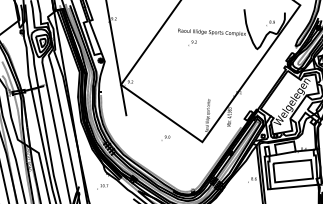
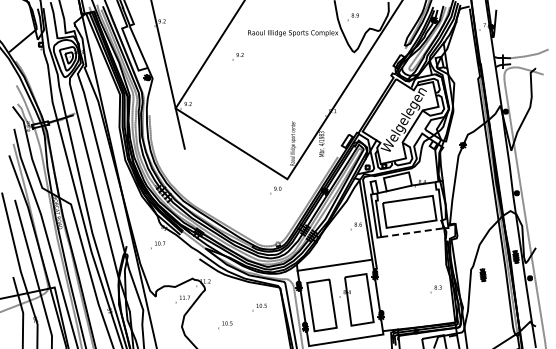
text: (270, 22) -> (352, 16), moved
text: (192, 43) -> (237, 56), moved
text: (165, 138) -> (275, 190), moved
line: (294, 186) -> (412, 232), solid -> dashed

